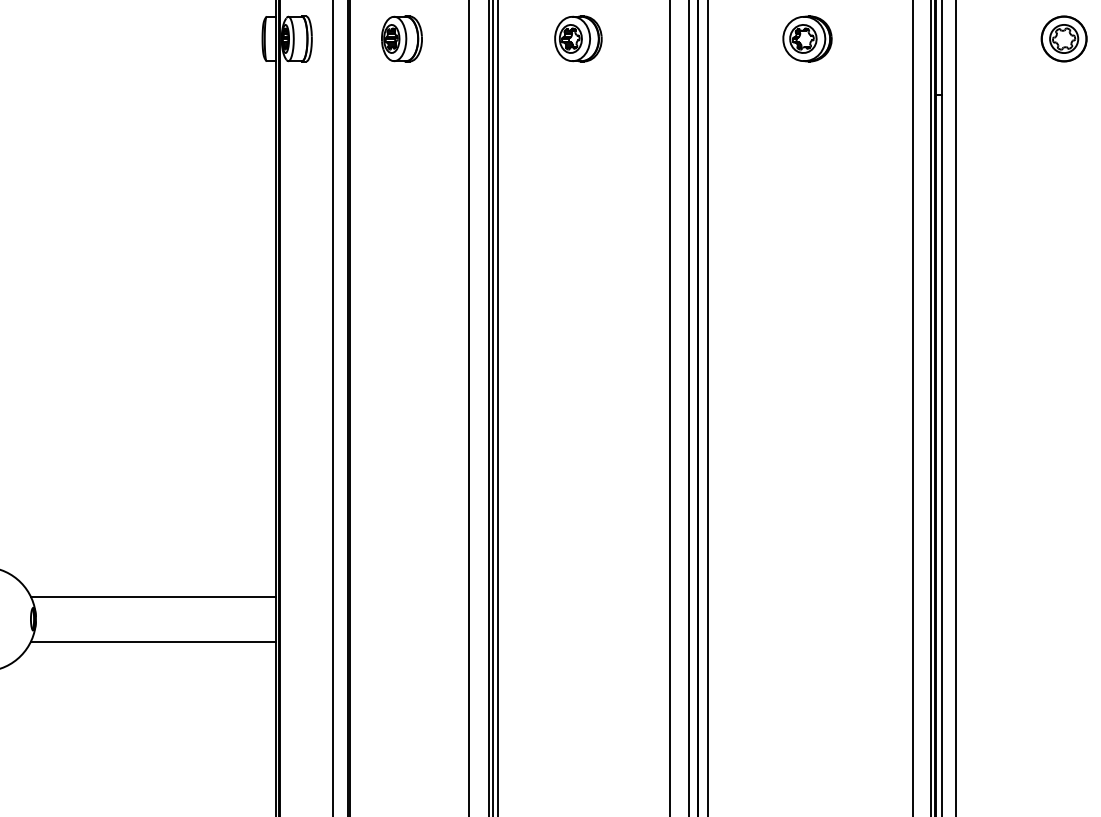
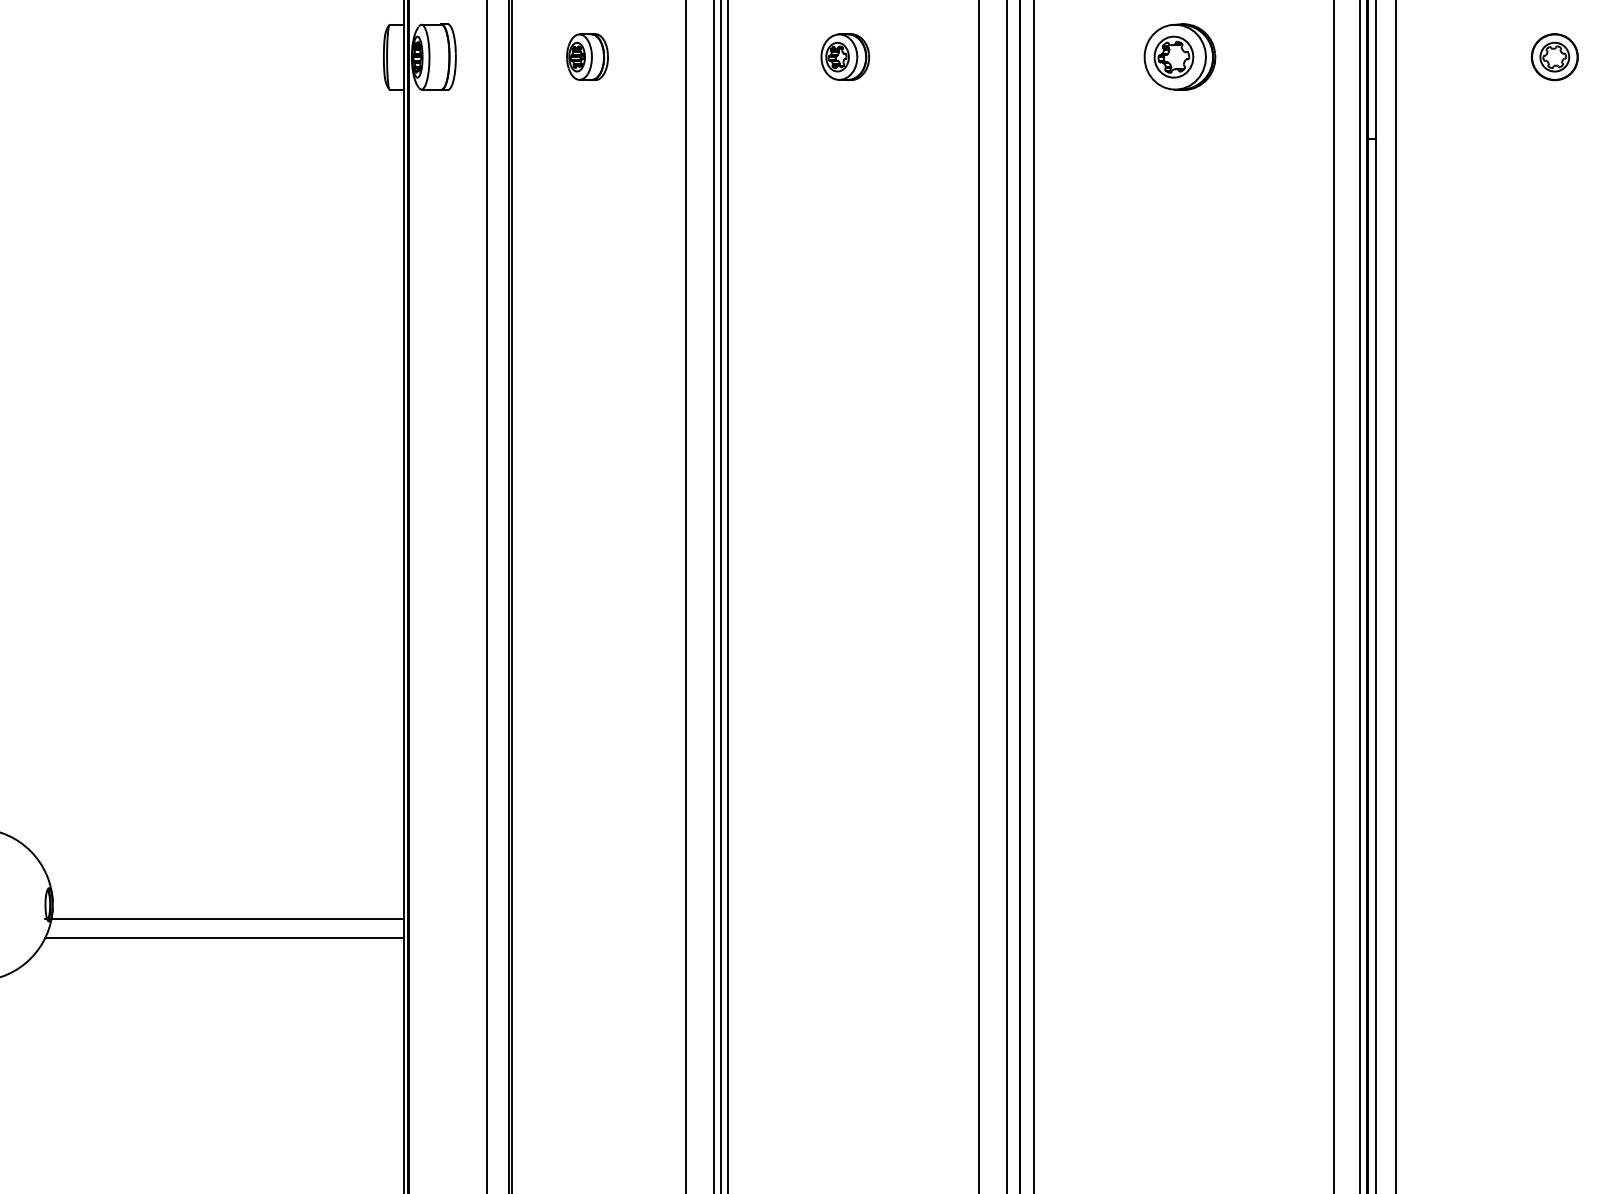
part: (401, 38) -> (586, 56), size x0.7
part: (578, 38) -> (845, 56), size x0.7
part: (1063, 38) -> (1553, 56), size x0.7
line: (153, 596) -> (224, 918), moved

